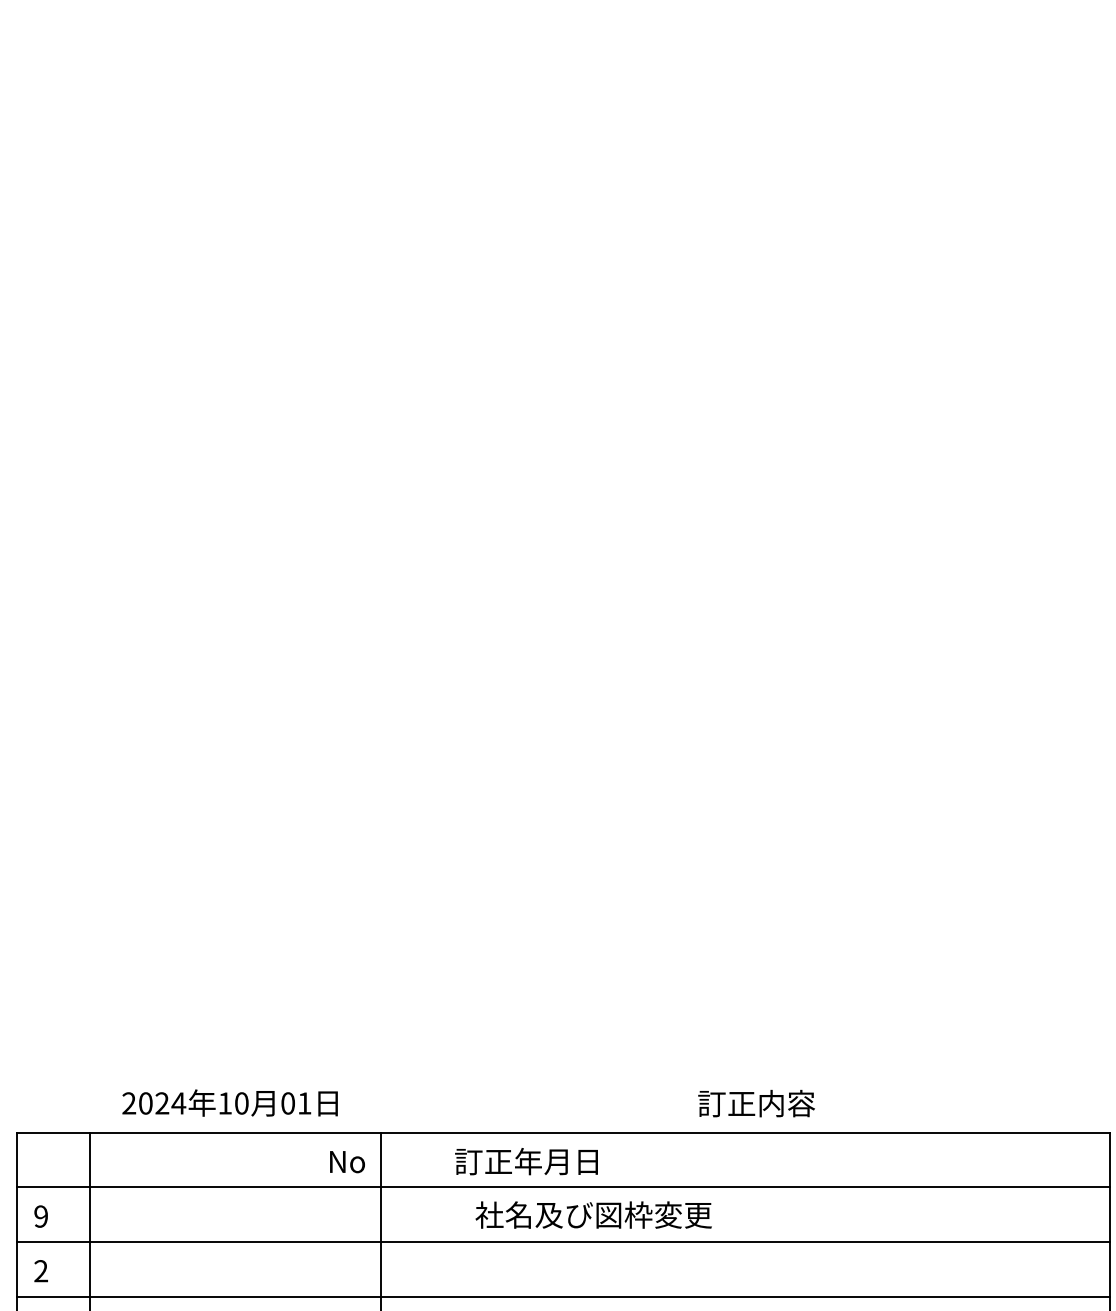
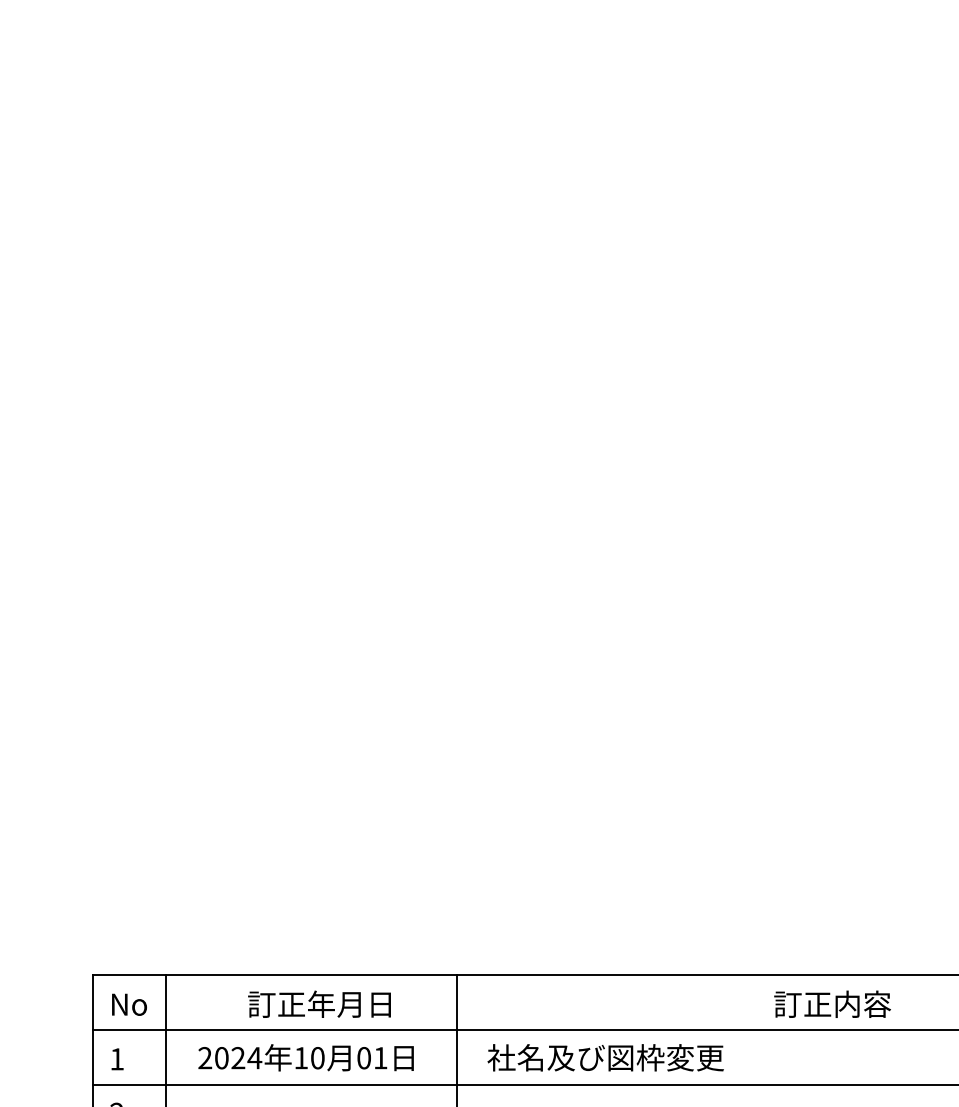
text: (229, 1102) -> (305, 1057), moved
text: (756, 1103) -> (832, 1004), moved
text: (526, 1161) -> (319, 1004), moved
text: (347, 1162) -> (129, 1005), moved
text: (593, 1214) -> (605, 1057), moved
text: (40, 1216) -> (116, 1059), 9 -> 1

